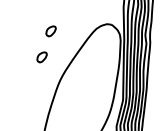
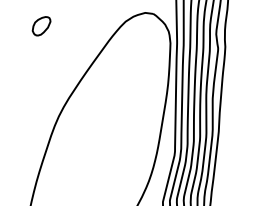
part: (41, 57) -> (23, 74), removed

